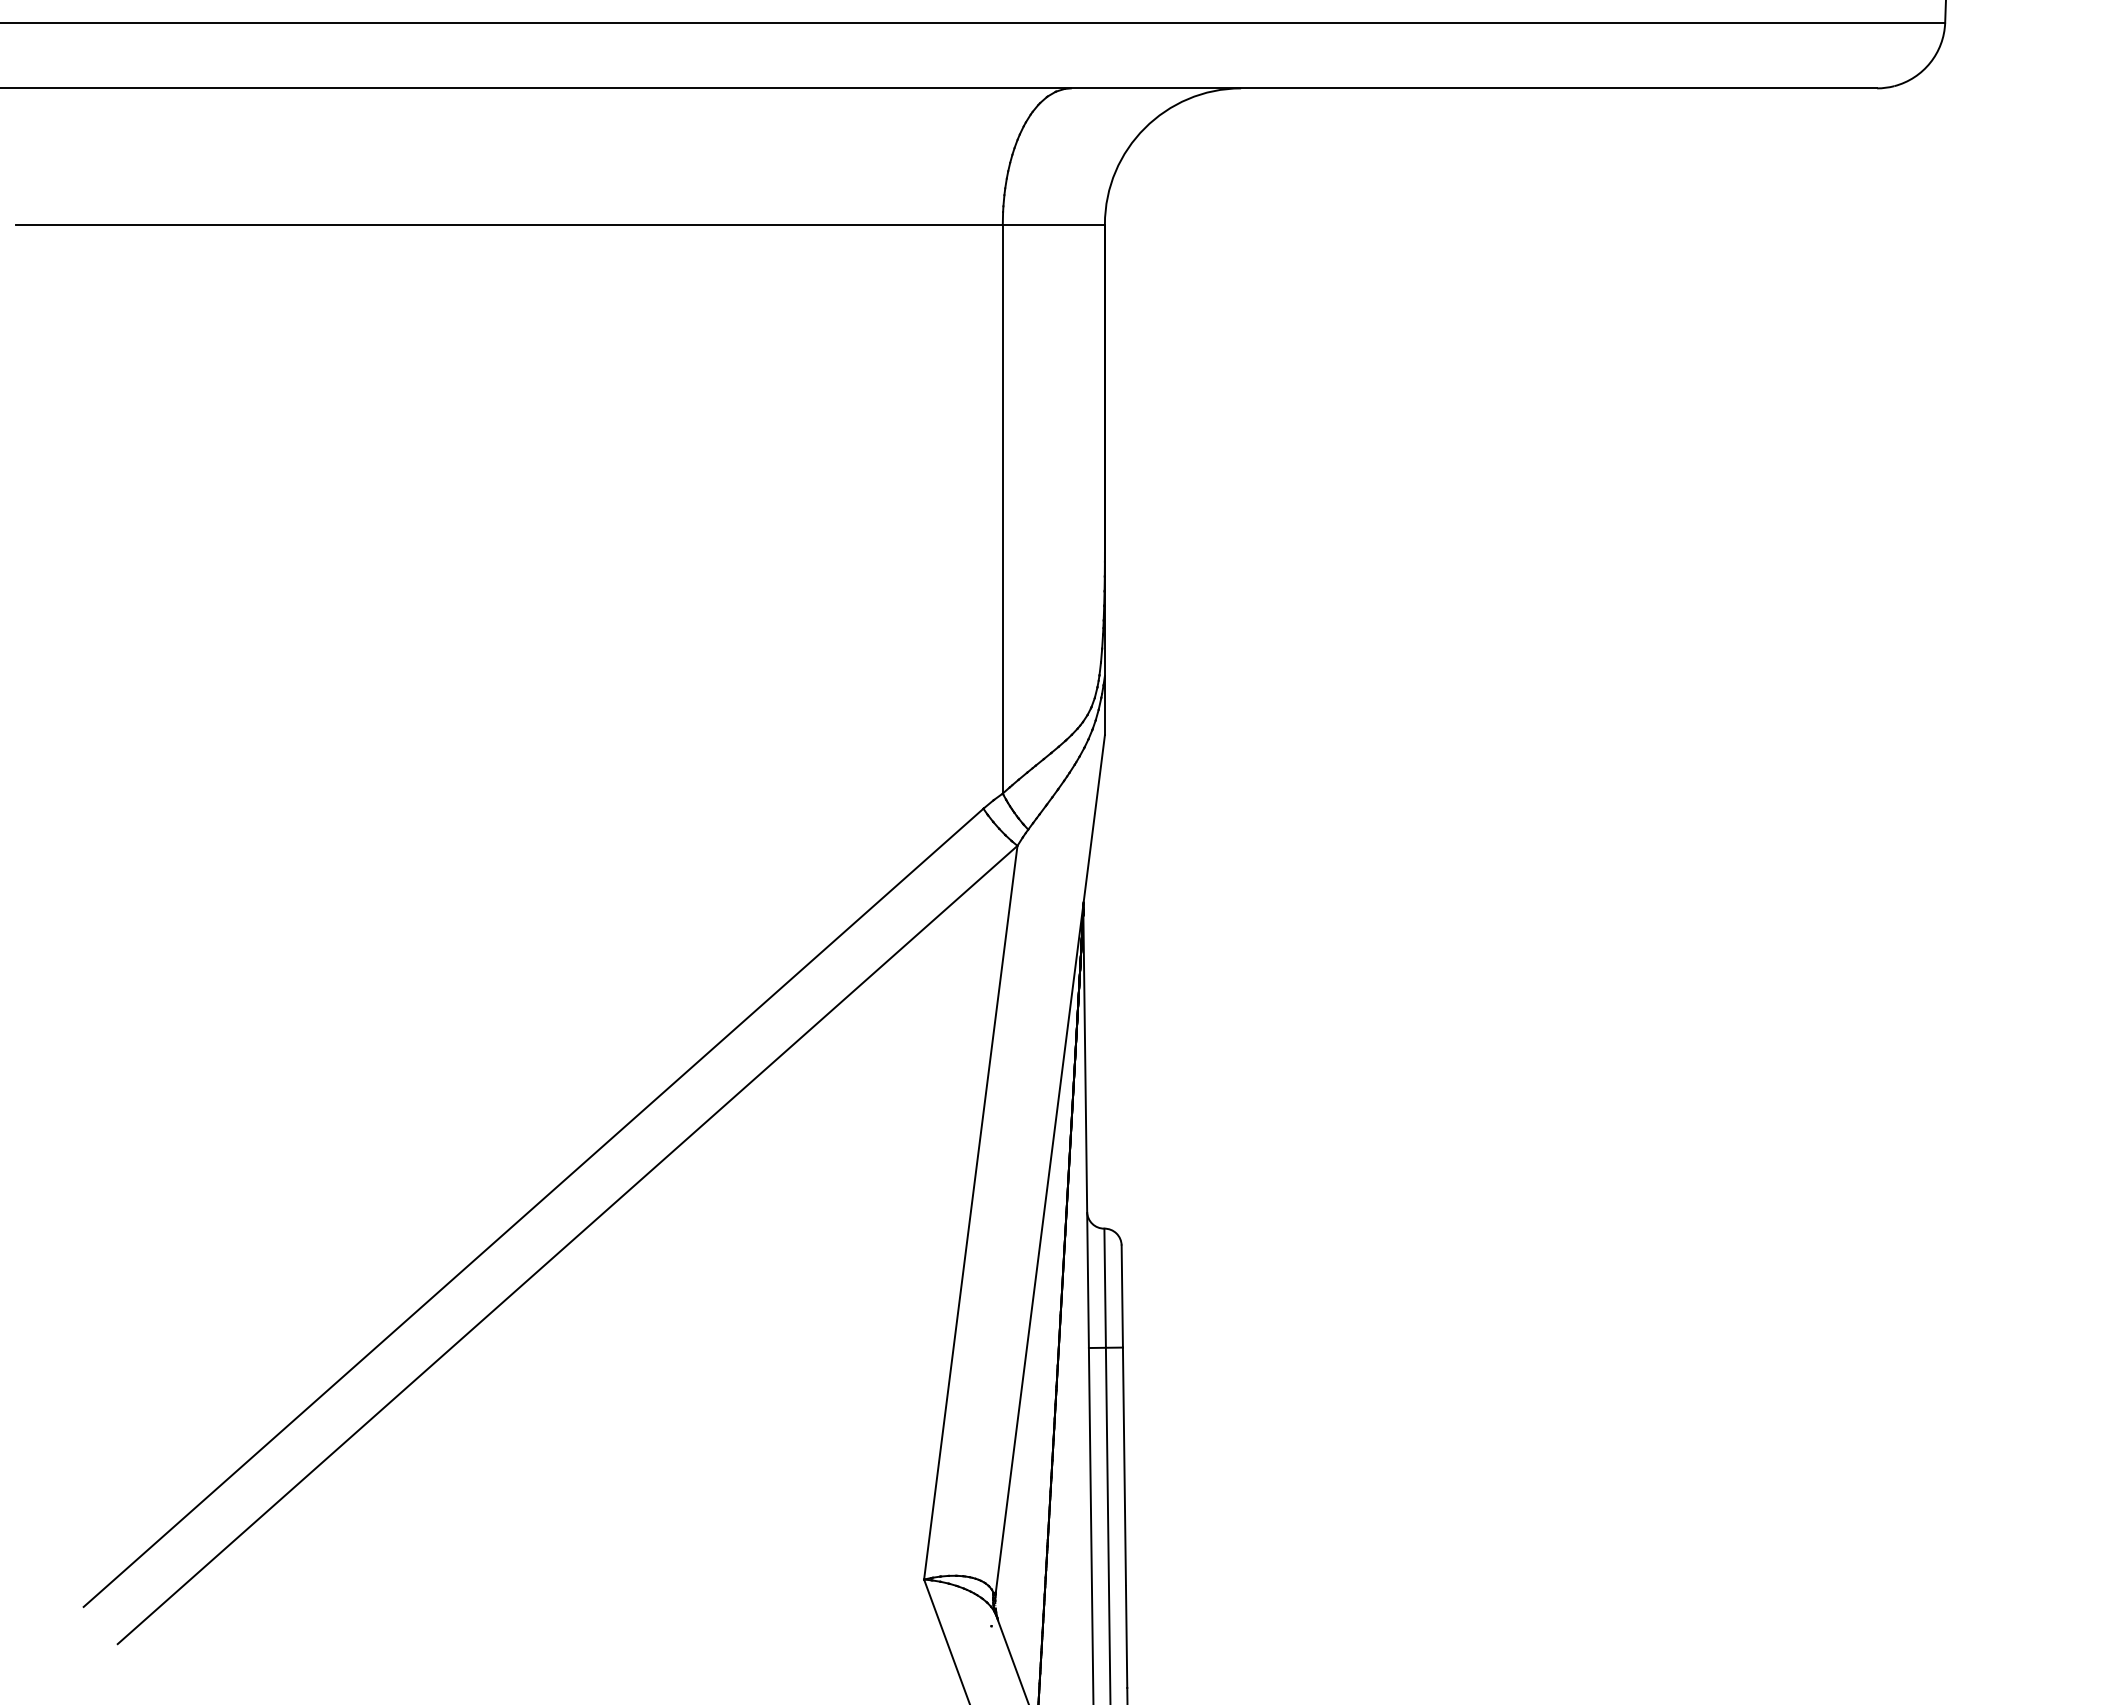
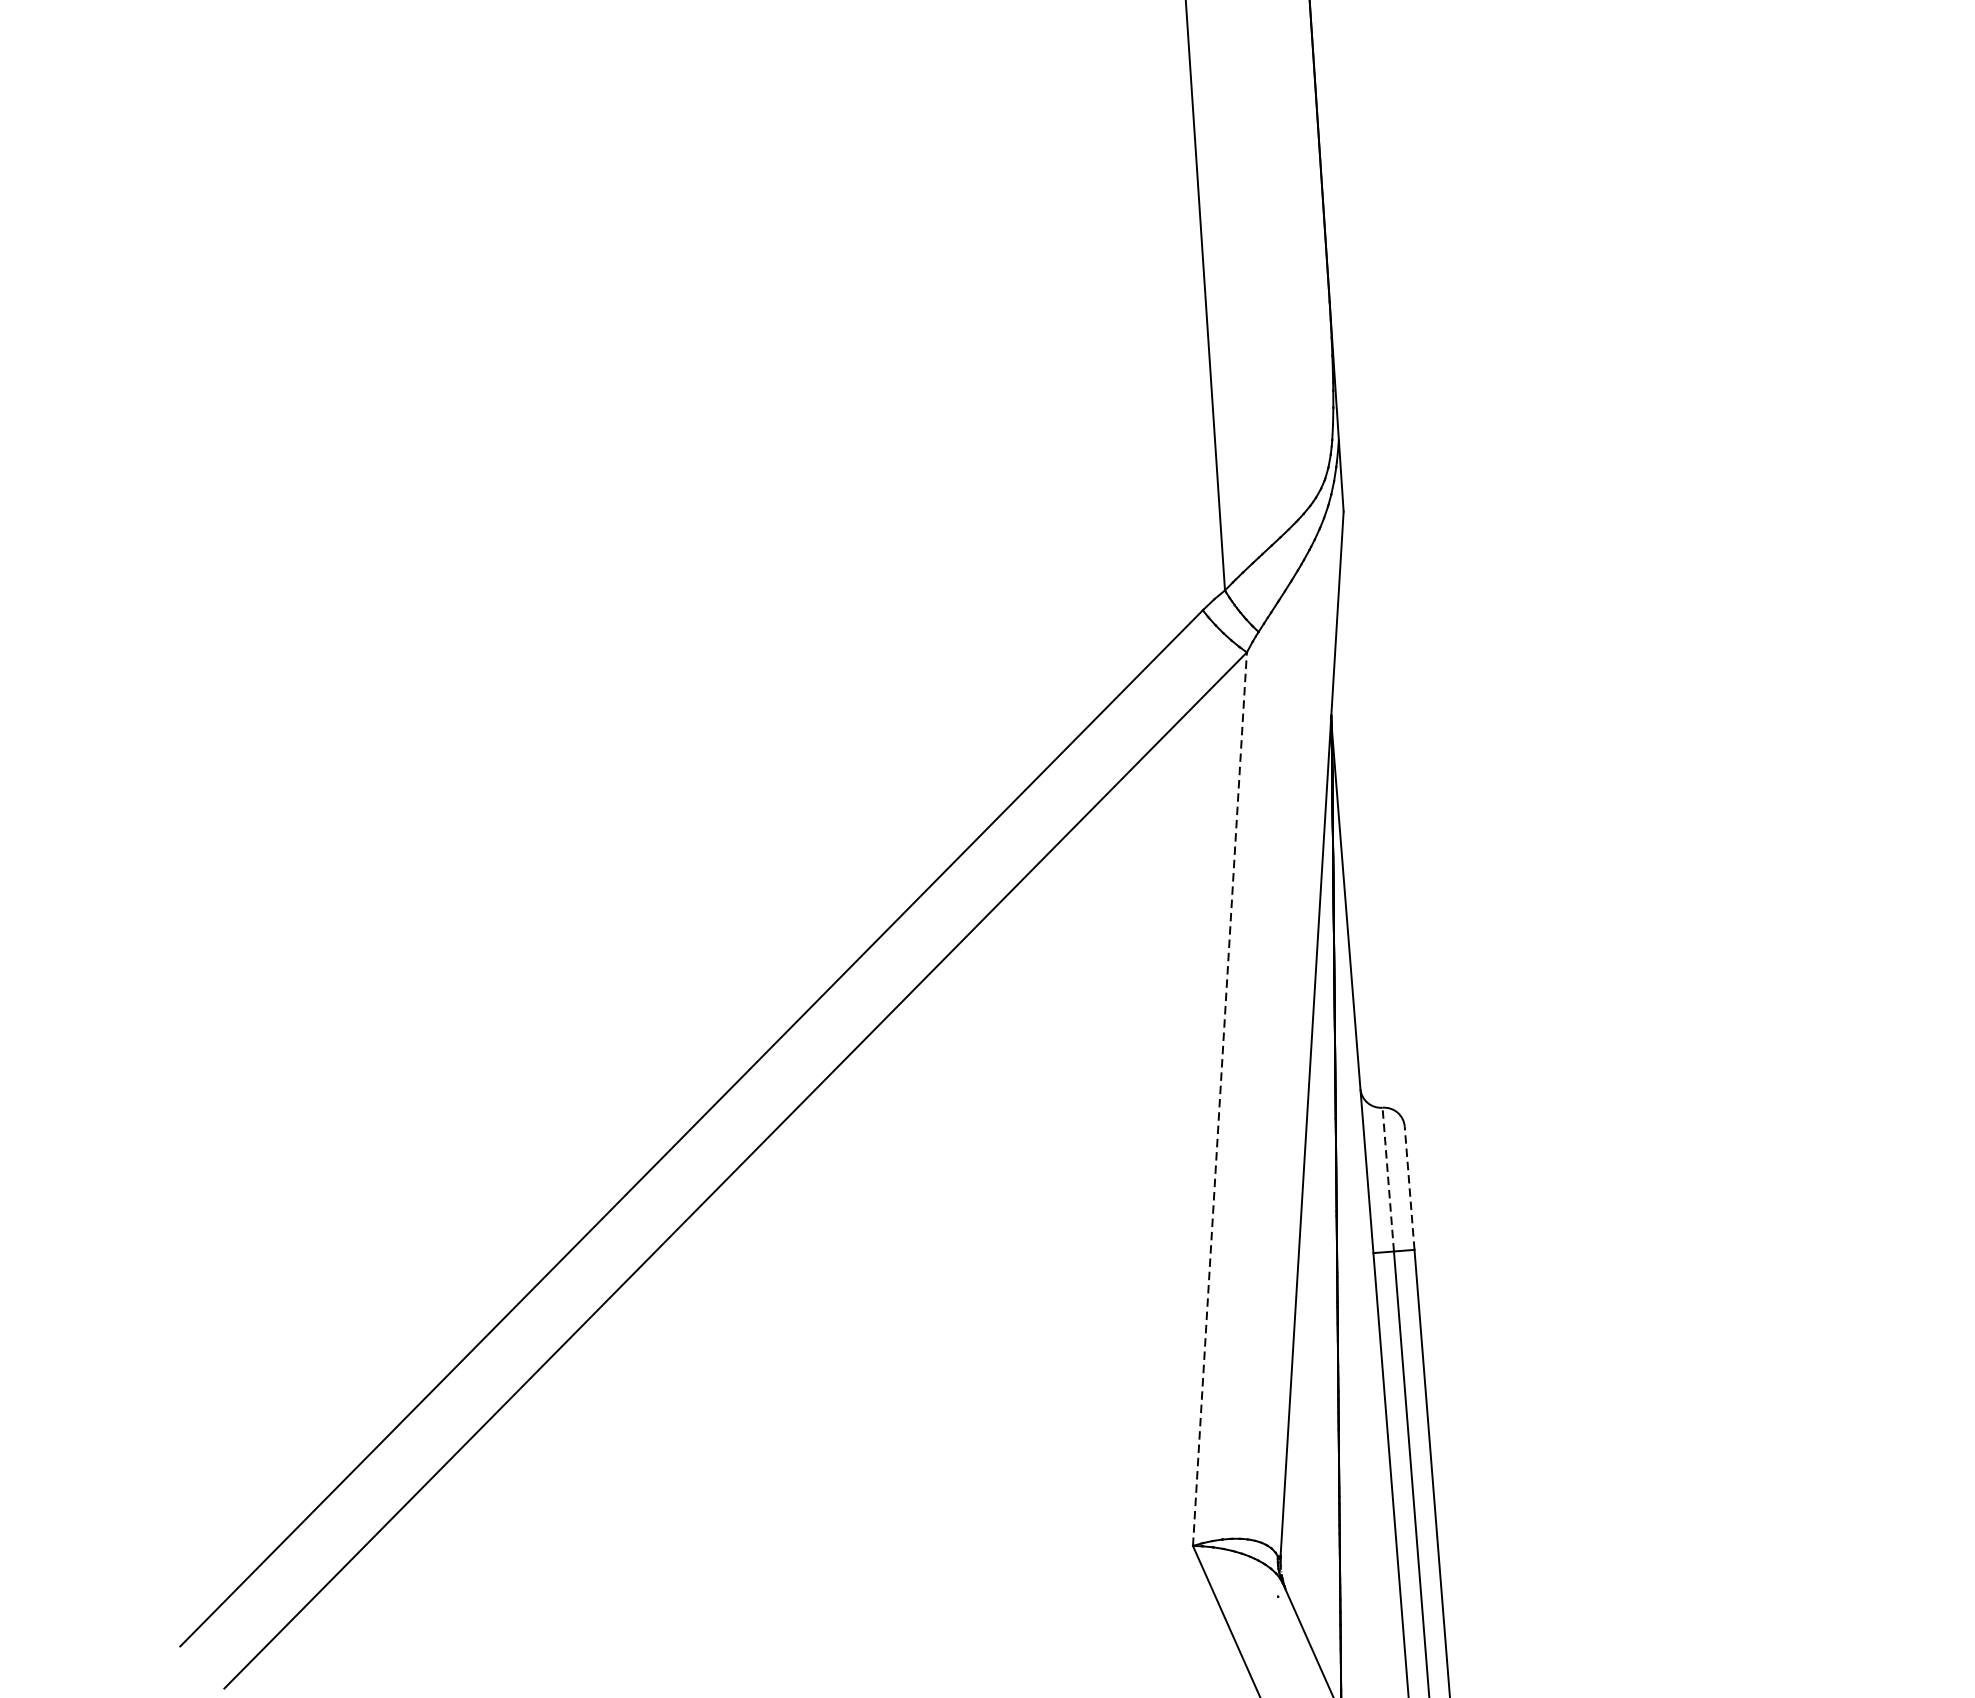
line: (970, 1212) -> (1219, 1098), solid -> dashed
line: (1105, 1288) -> (1388, 1179), solid -> dashed
line: (1122, 1296) -> (1409, 1188), solid -> dashed

